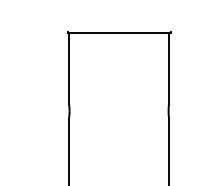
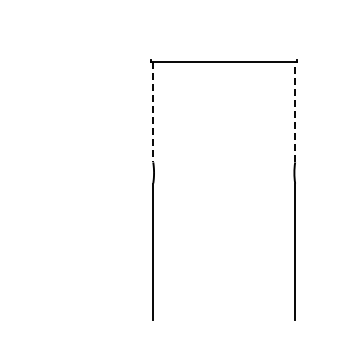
line: (169, 67) -> (295, 111), solid -> dashed
line: (69, 68) -> (153, 112), solid -> dashed

